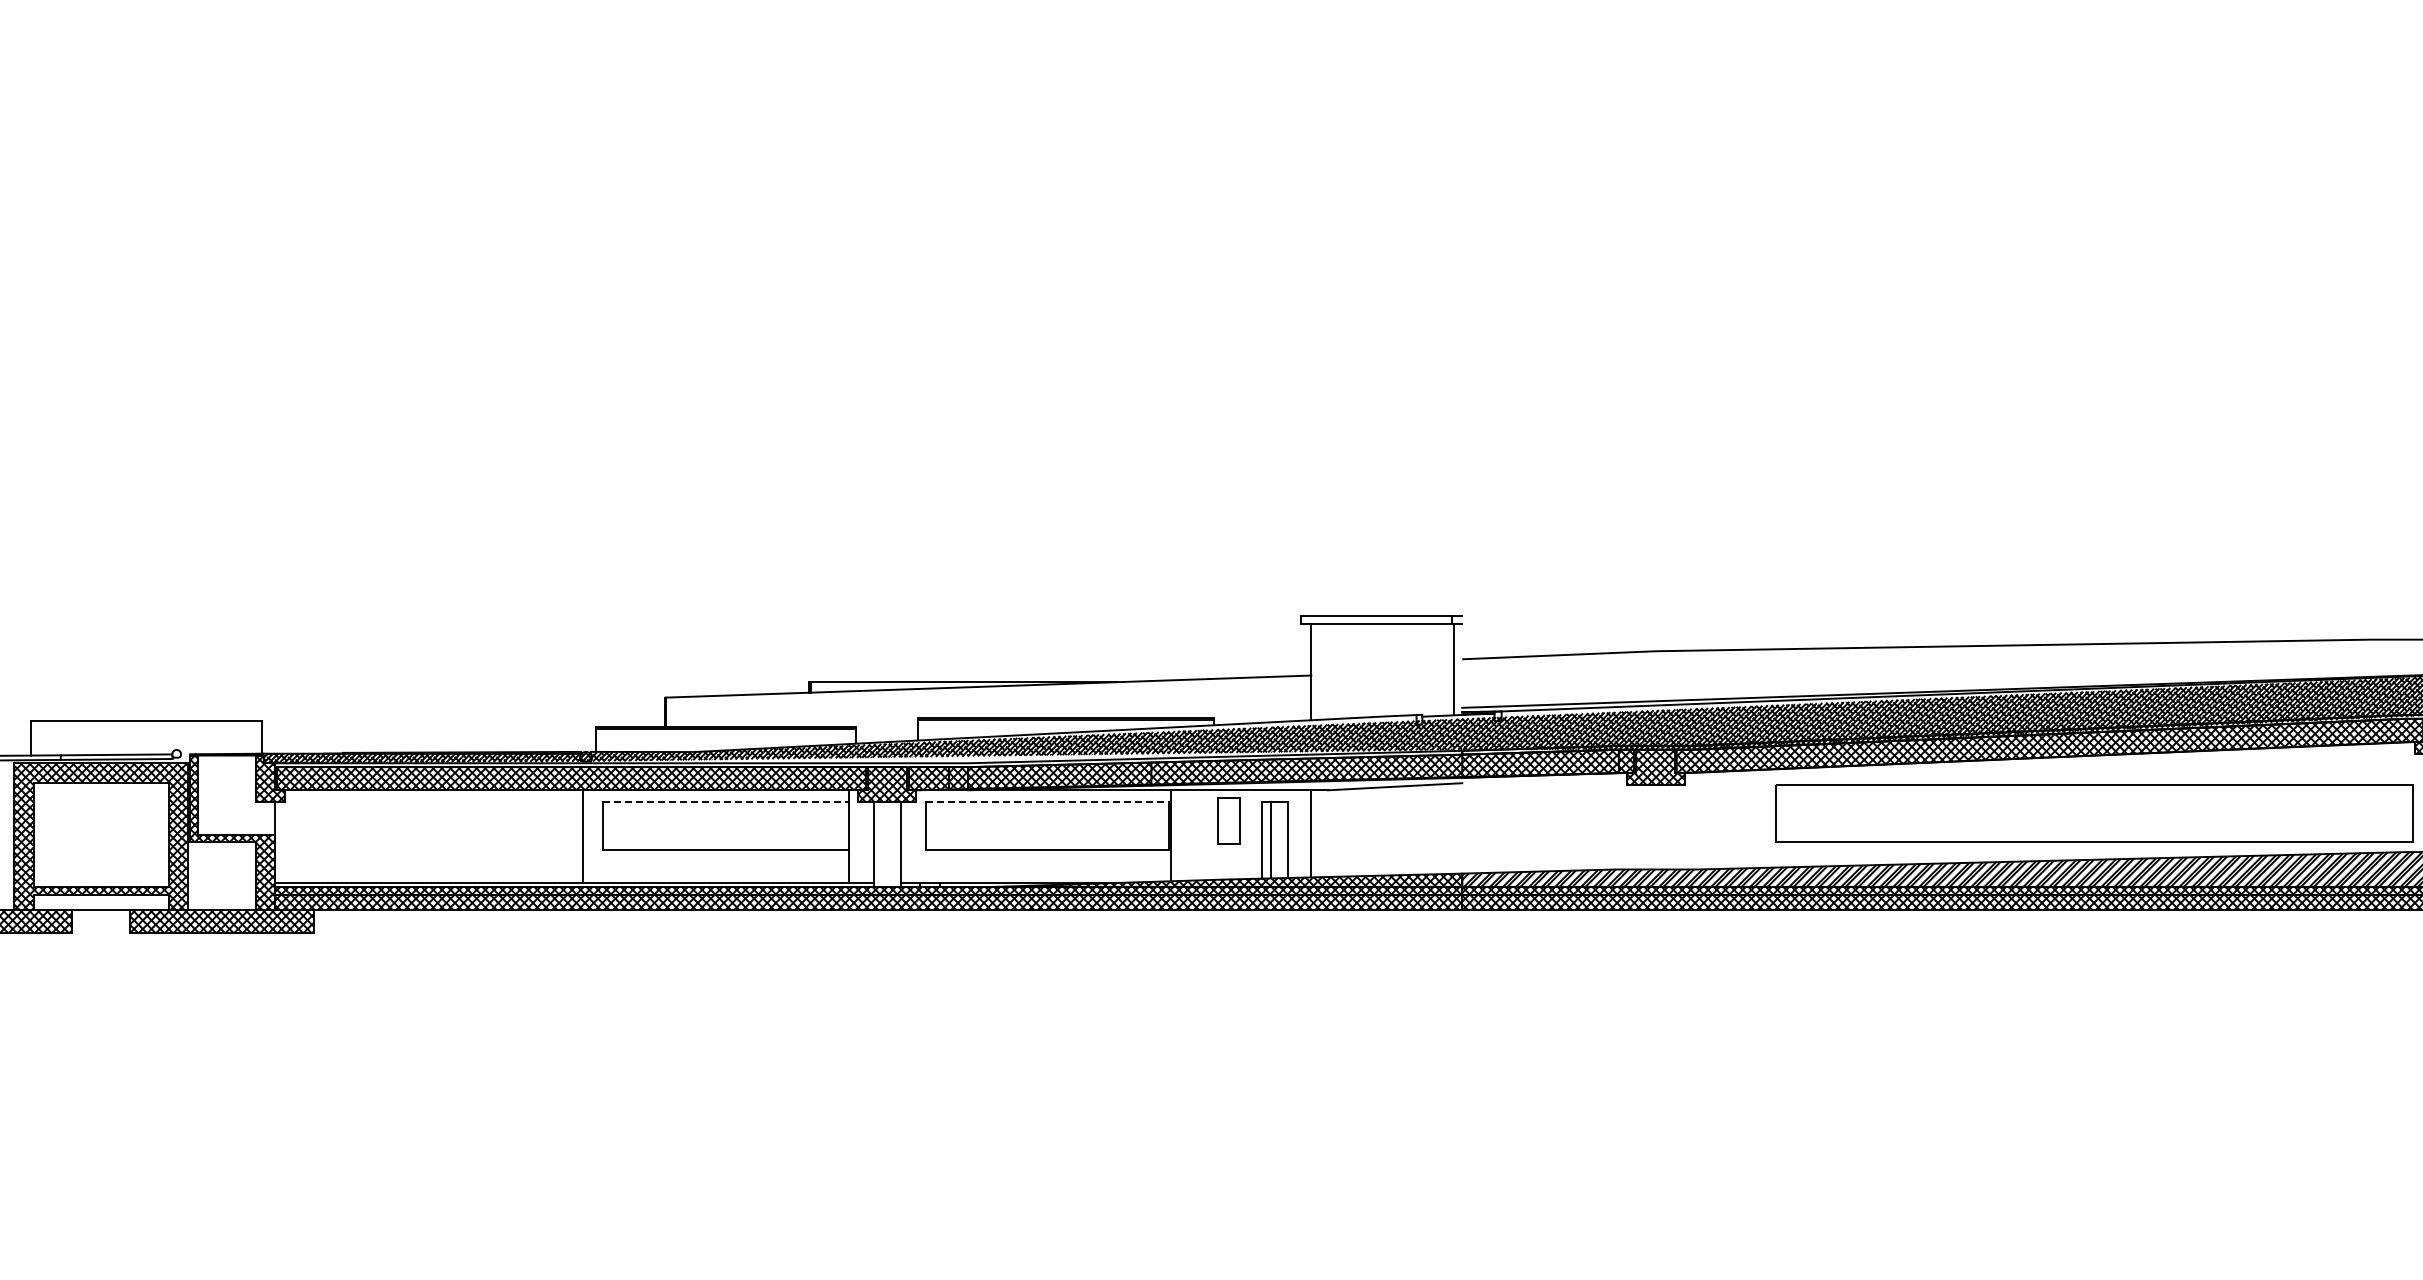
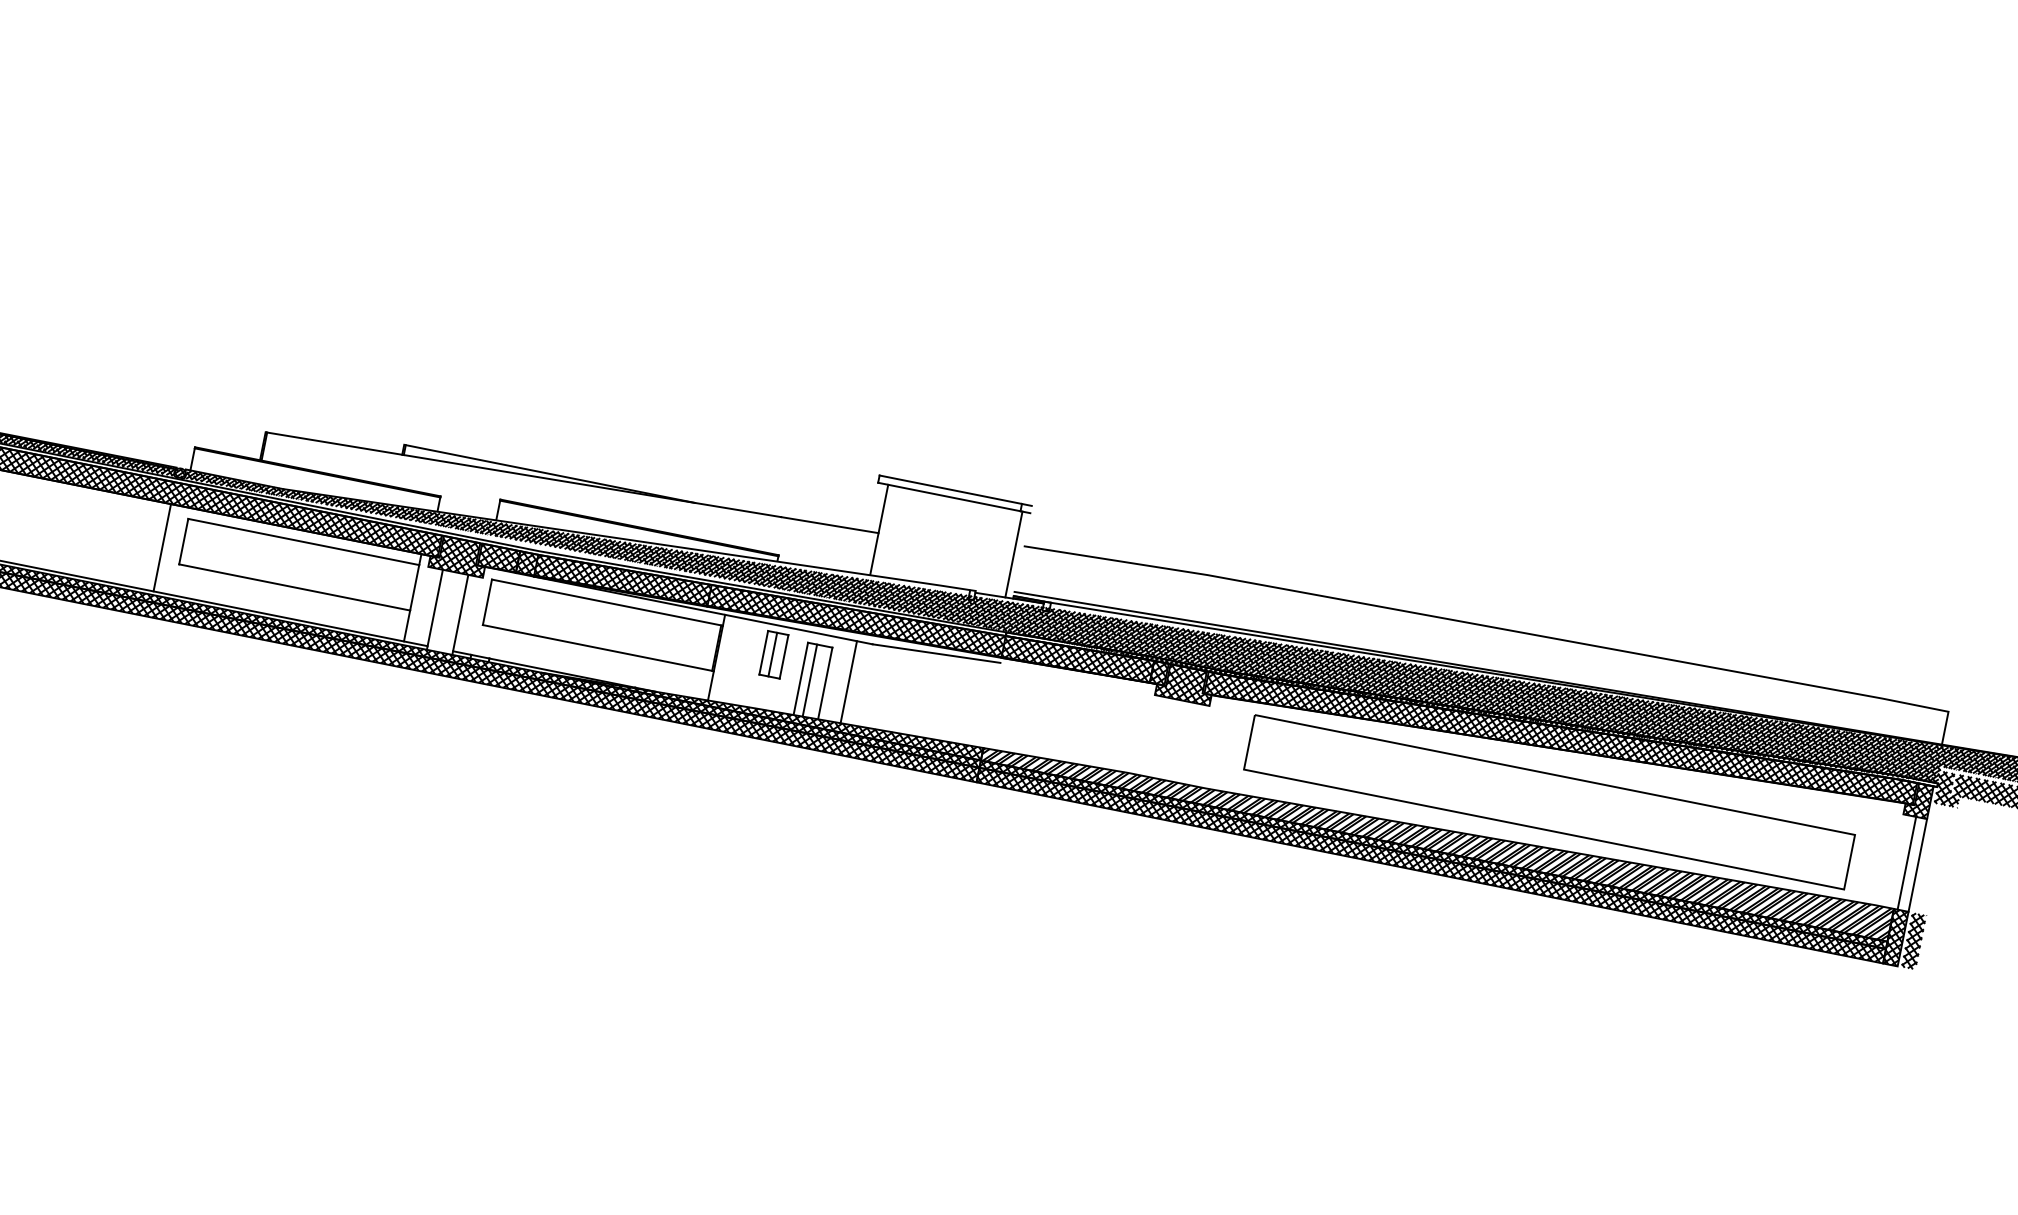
line: (726, 801) -> (304, 541), dashed -> solid
line: (1048, 801) -> (607, 602), dashed -> solid
part: (2094, 813) -> (1549, 802), moved
line: (1228, 821) -> (773, 654), added

